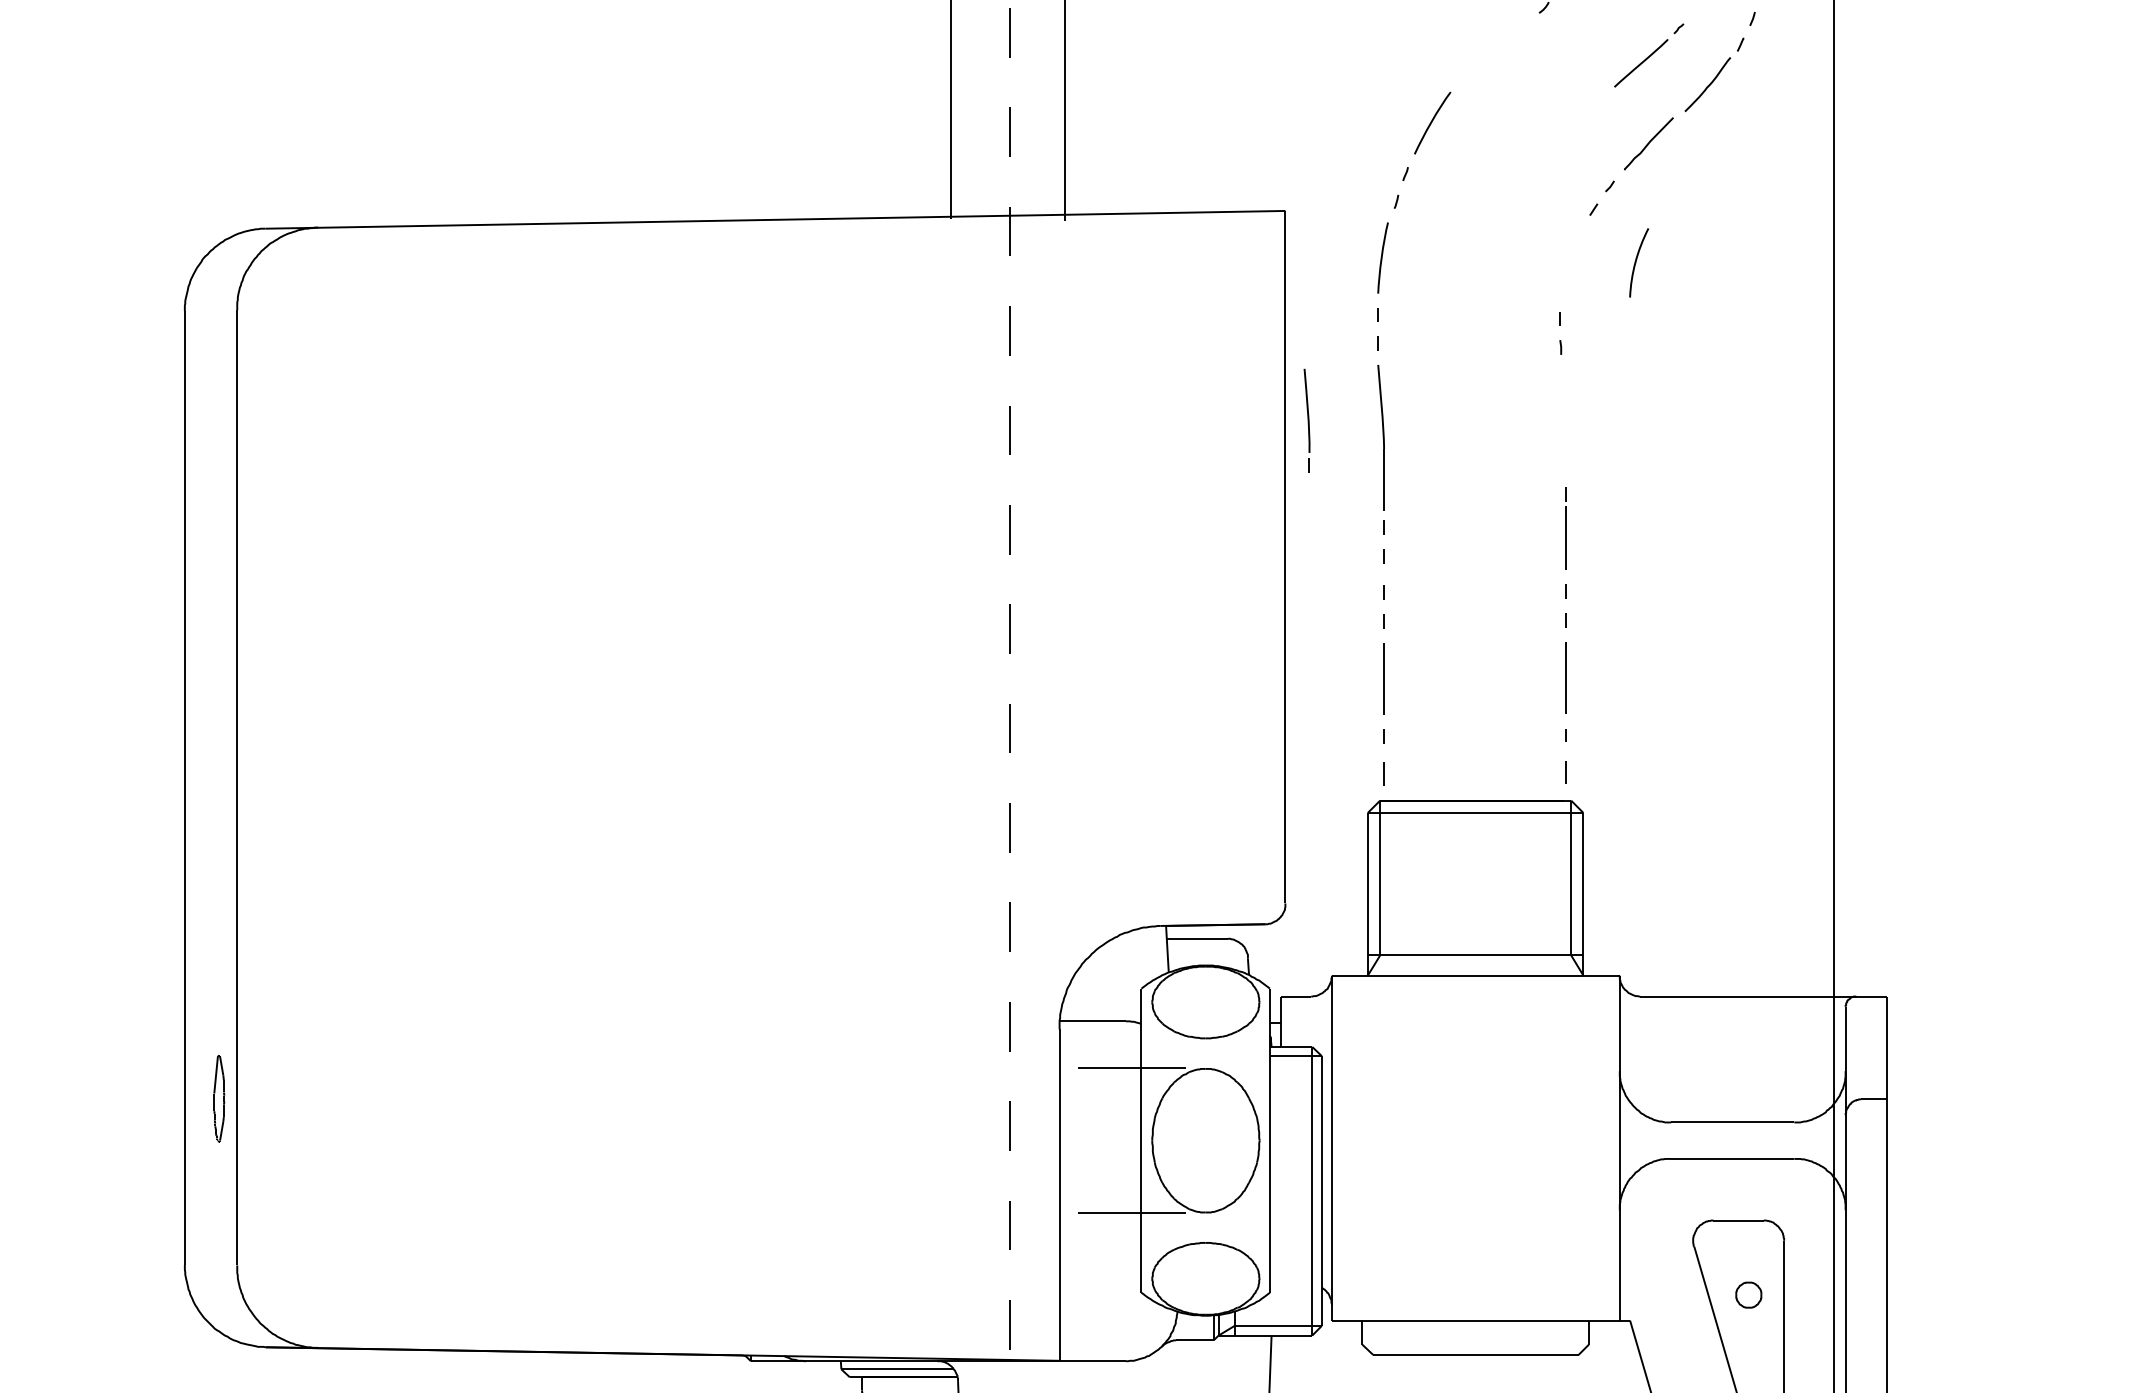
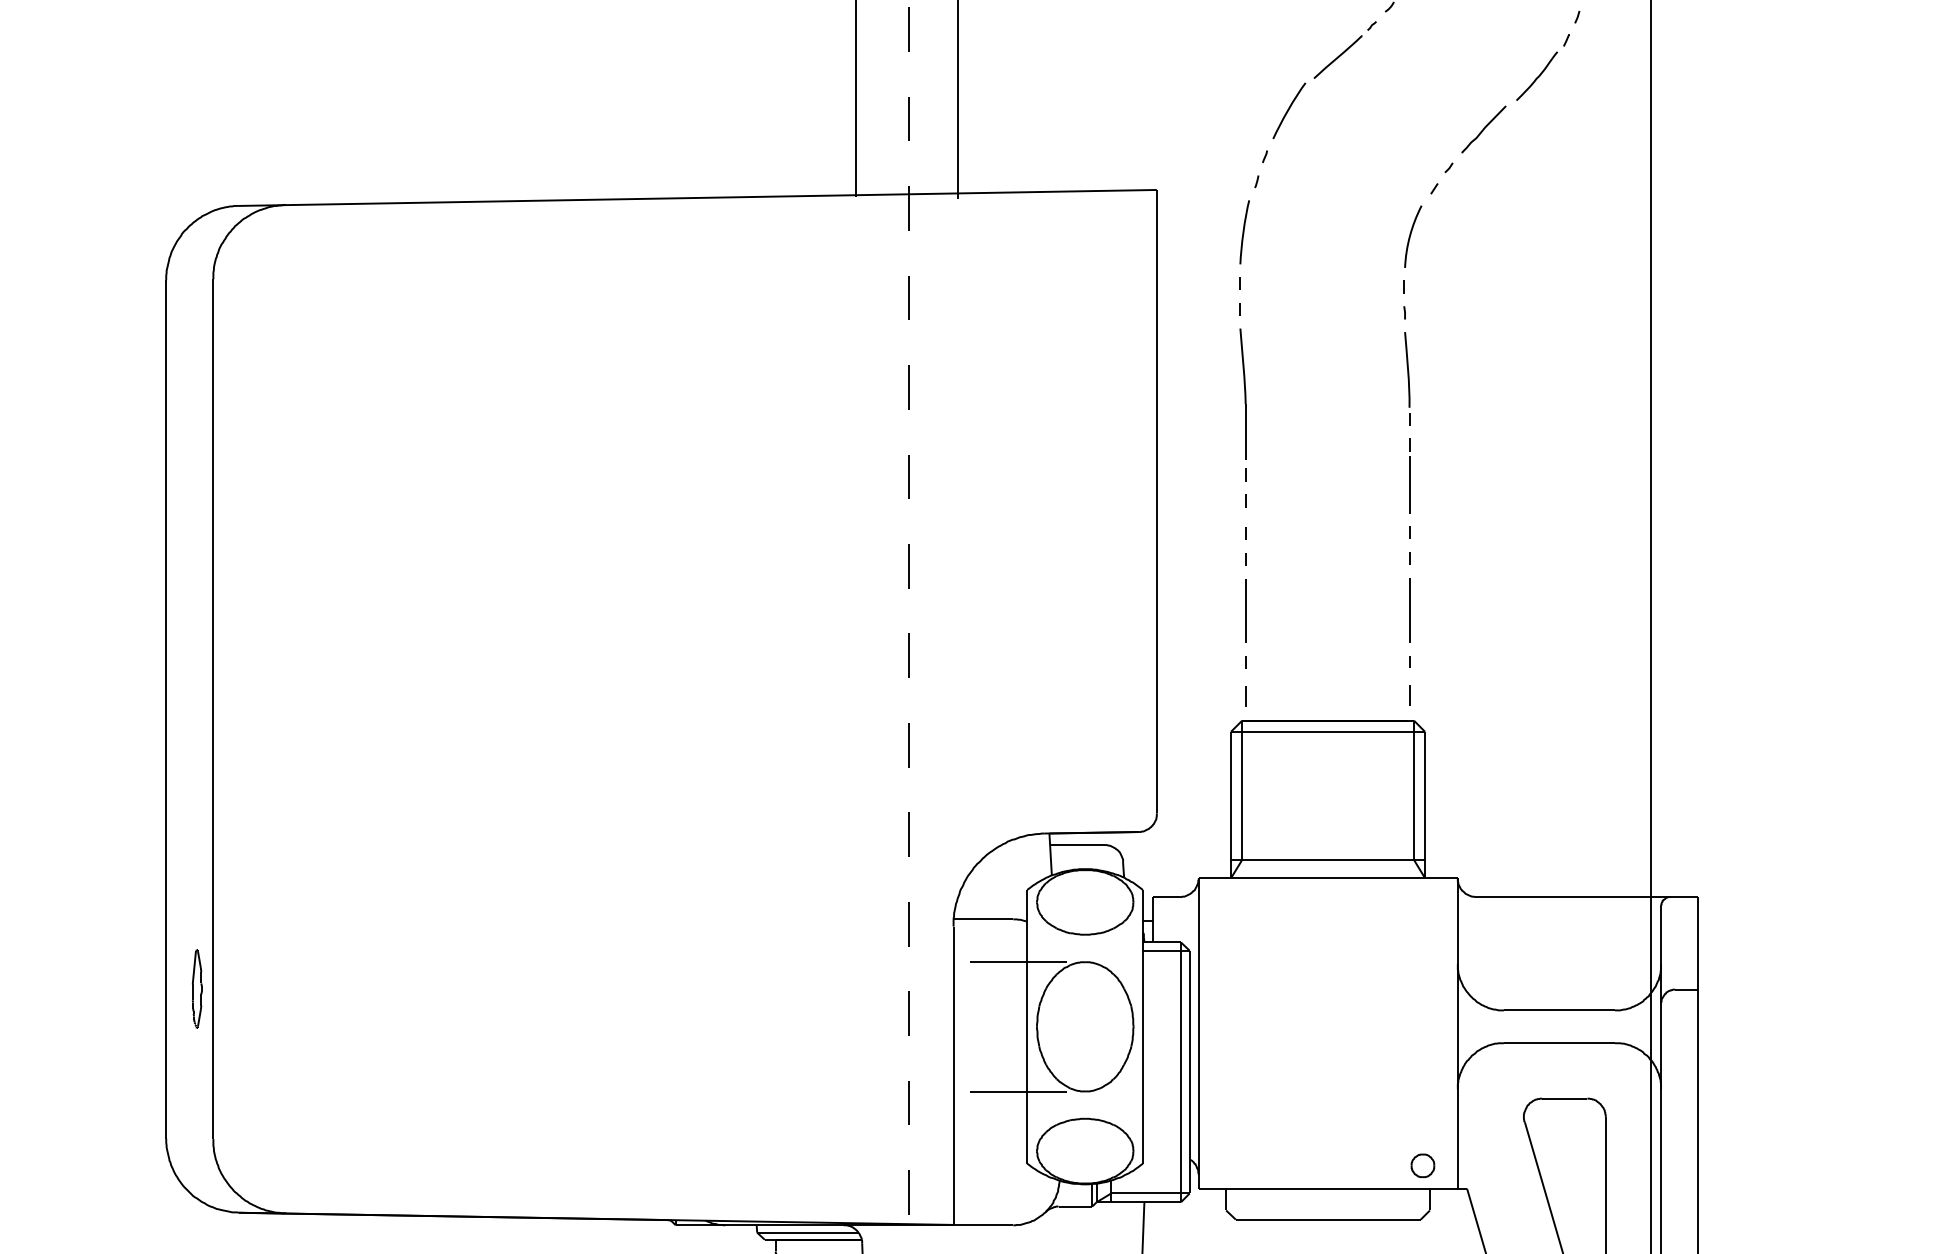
part: (1648, 54) -> (1344, 49), moved
curve: (1637, 261) -> (1411, 235), moved
part: (1307, 420) -> (1407, 378), moved
part: (1748, 1294) -> (1422, 1165), moved

